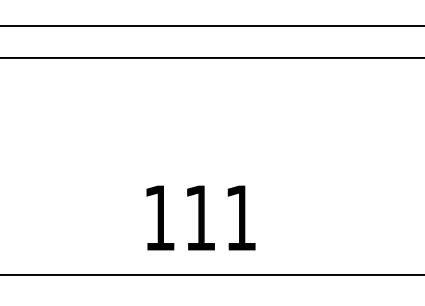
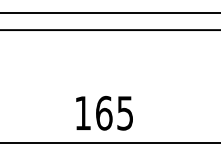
text: (220, 216) -> (114, 112), 111 -> 165

